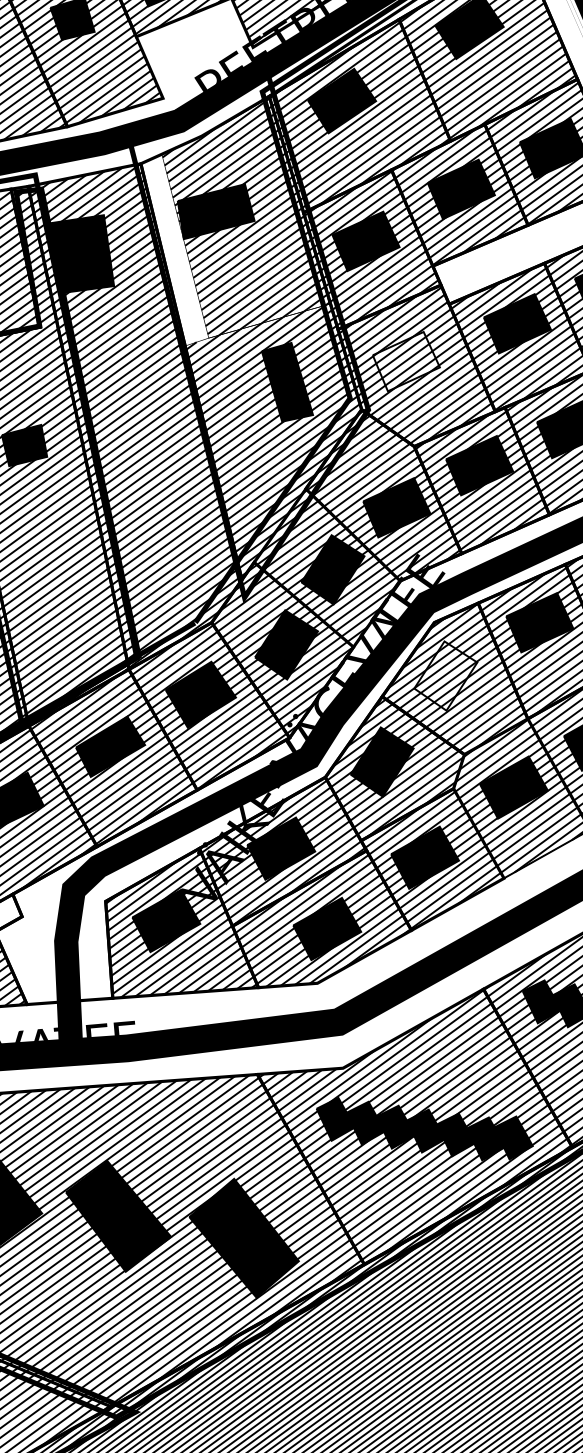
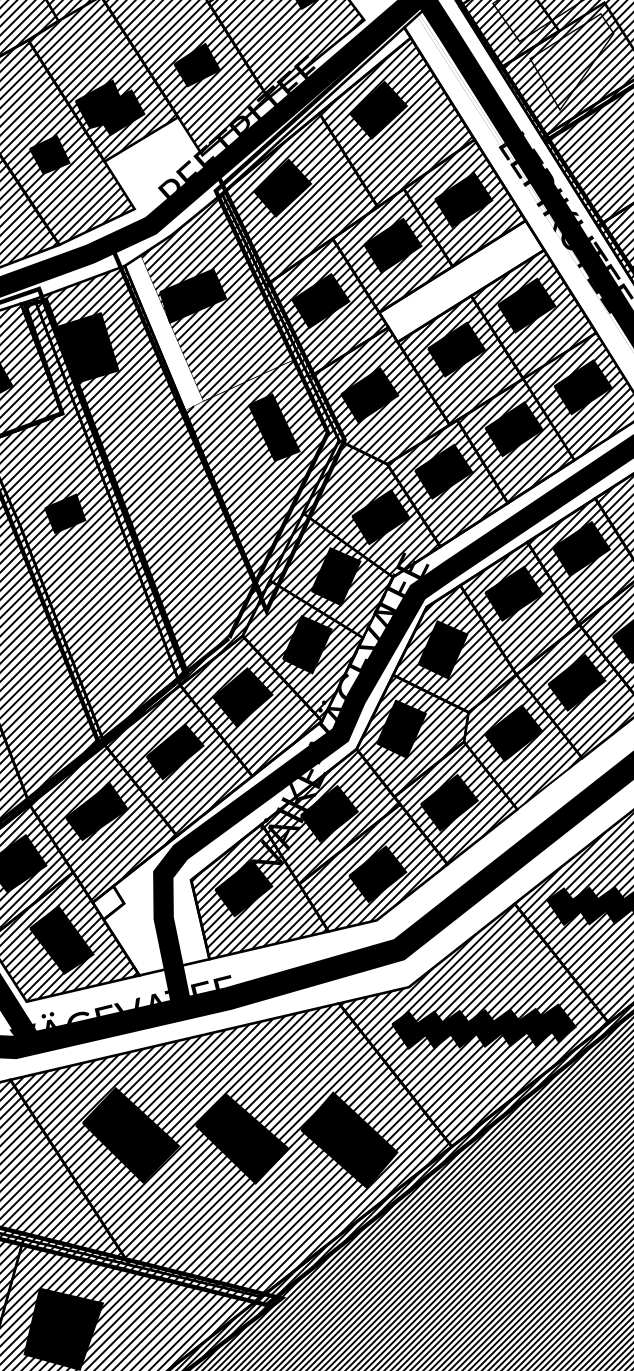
fill: (405, 362) -> (369, 395), added
fill: (445, 675) -> (442, 649), added

